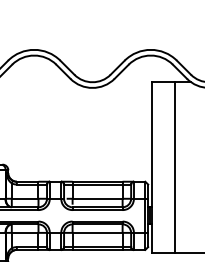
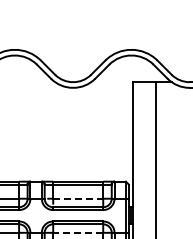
line: (98, 198) -> (79, 198), solid -> dashed
line: (97, 232) -> (78, 232), solid -> dashed

